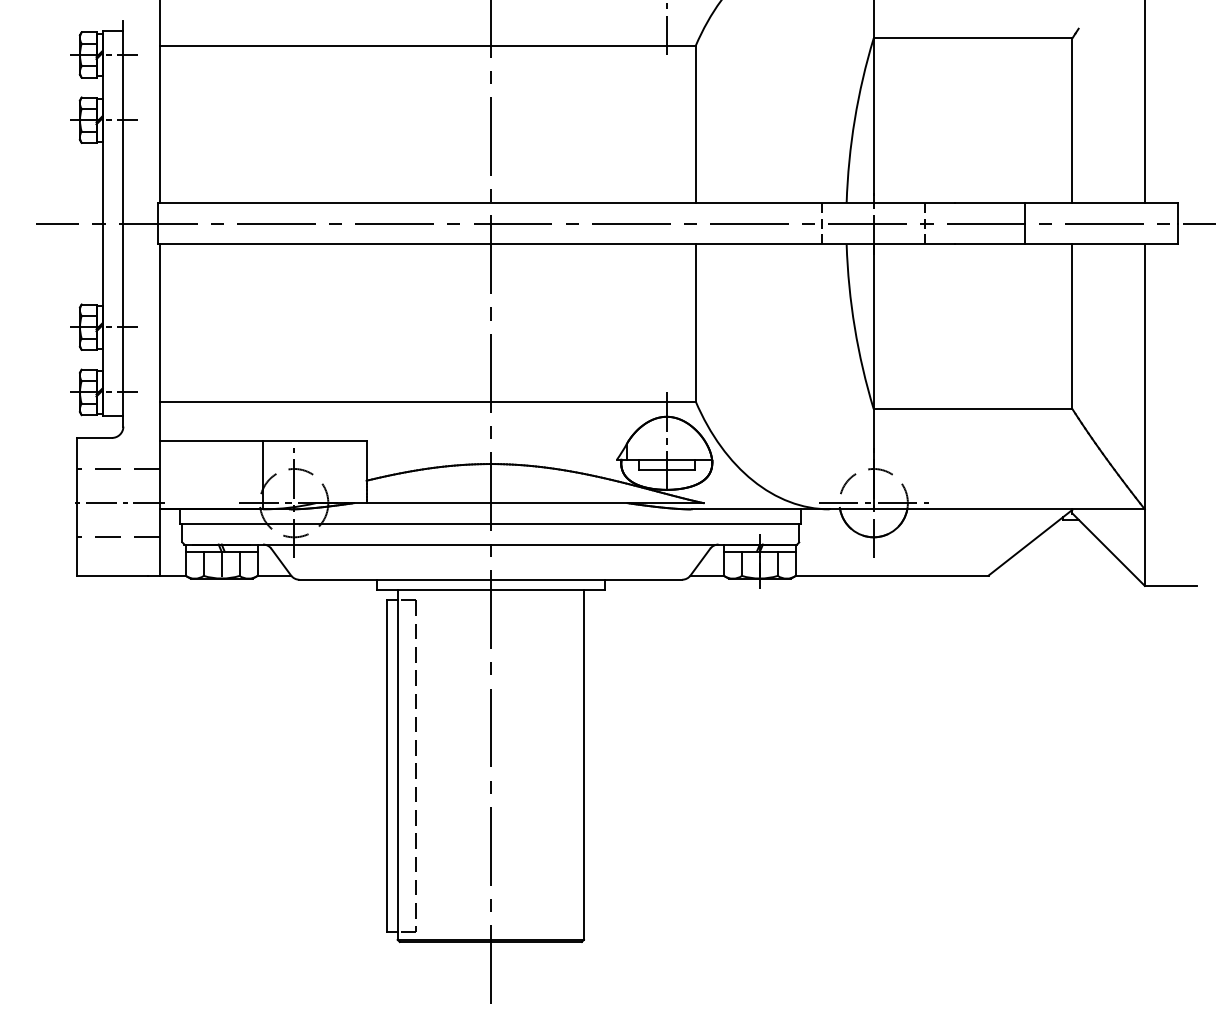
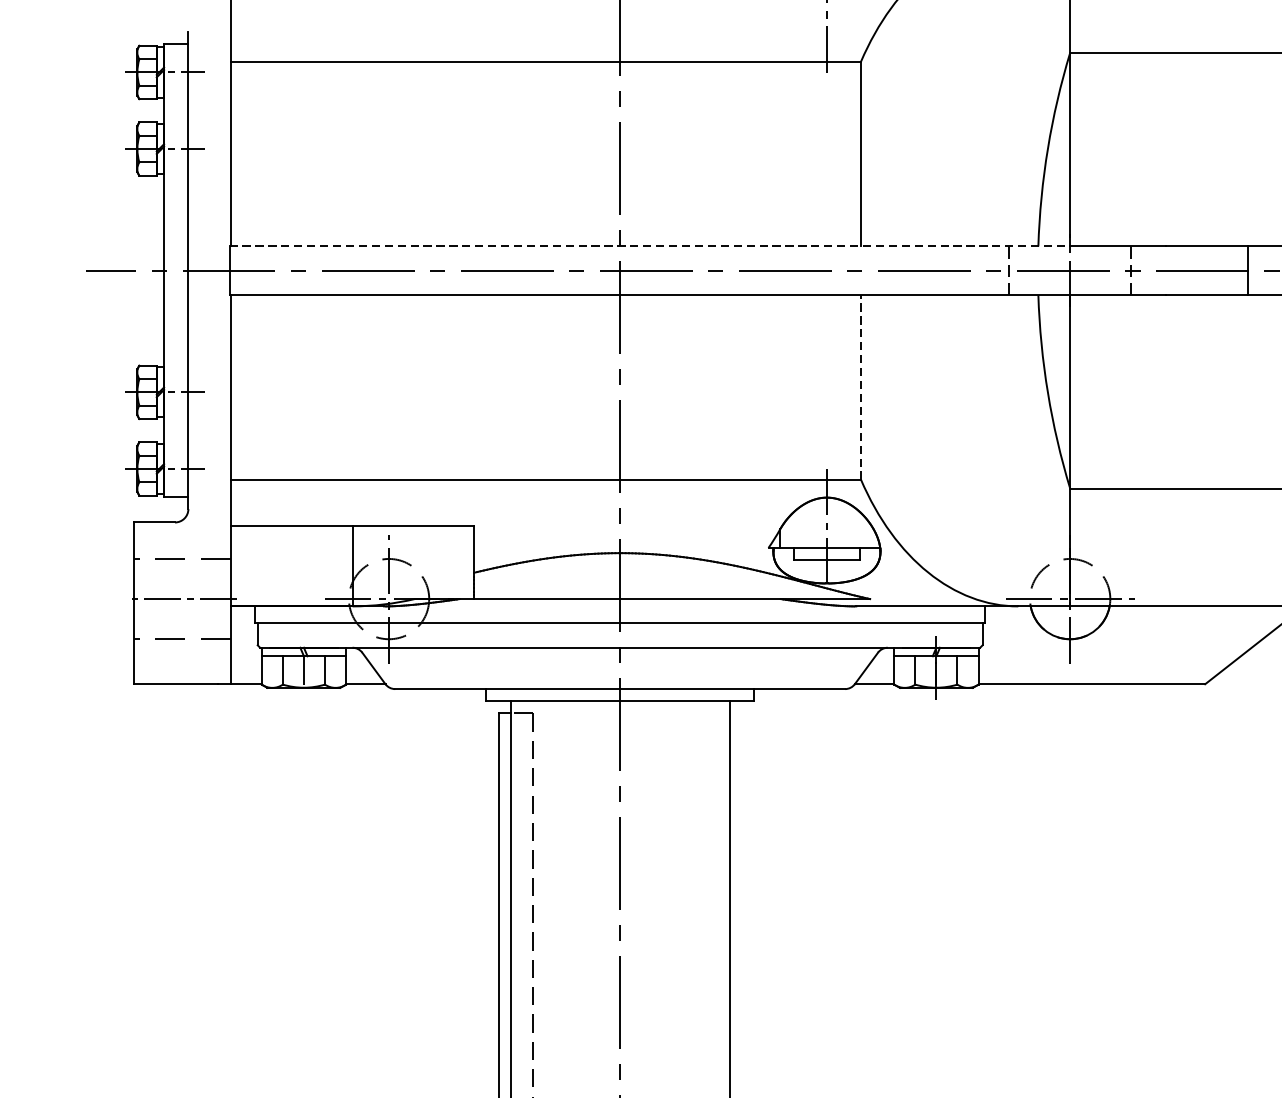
line: (516, 203) -> (650, 246), solid -> dashed
line: (695, 322) -> (860, 386), solid -> dashed

